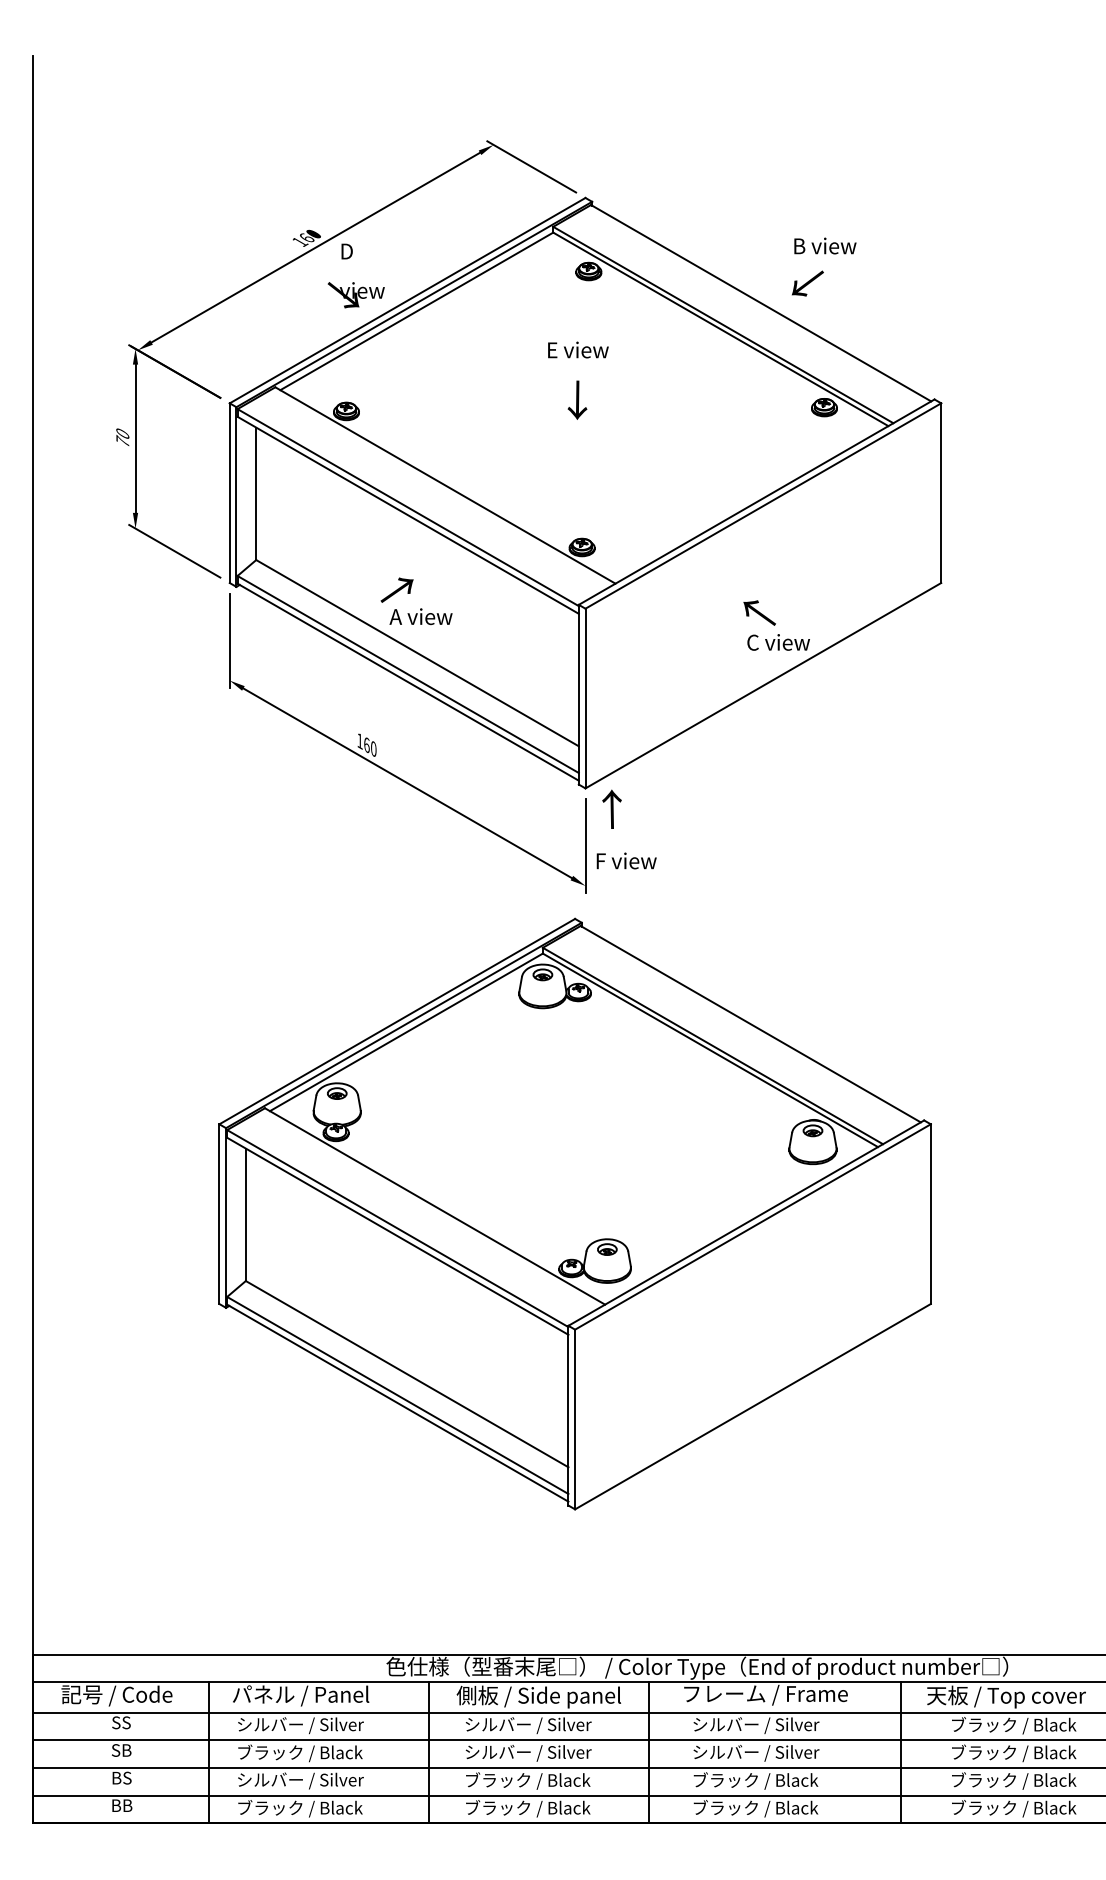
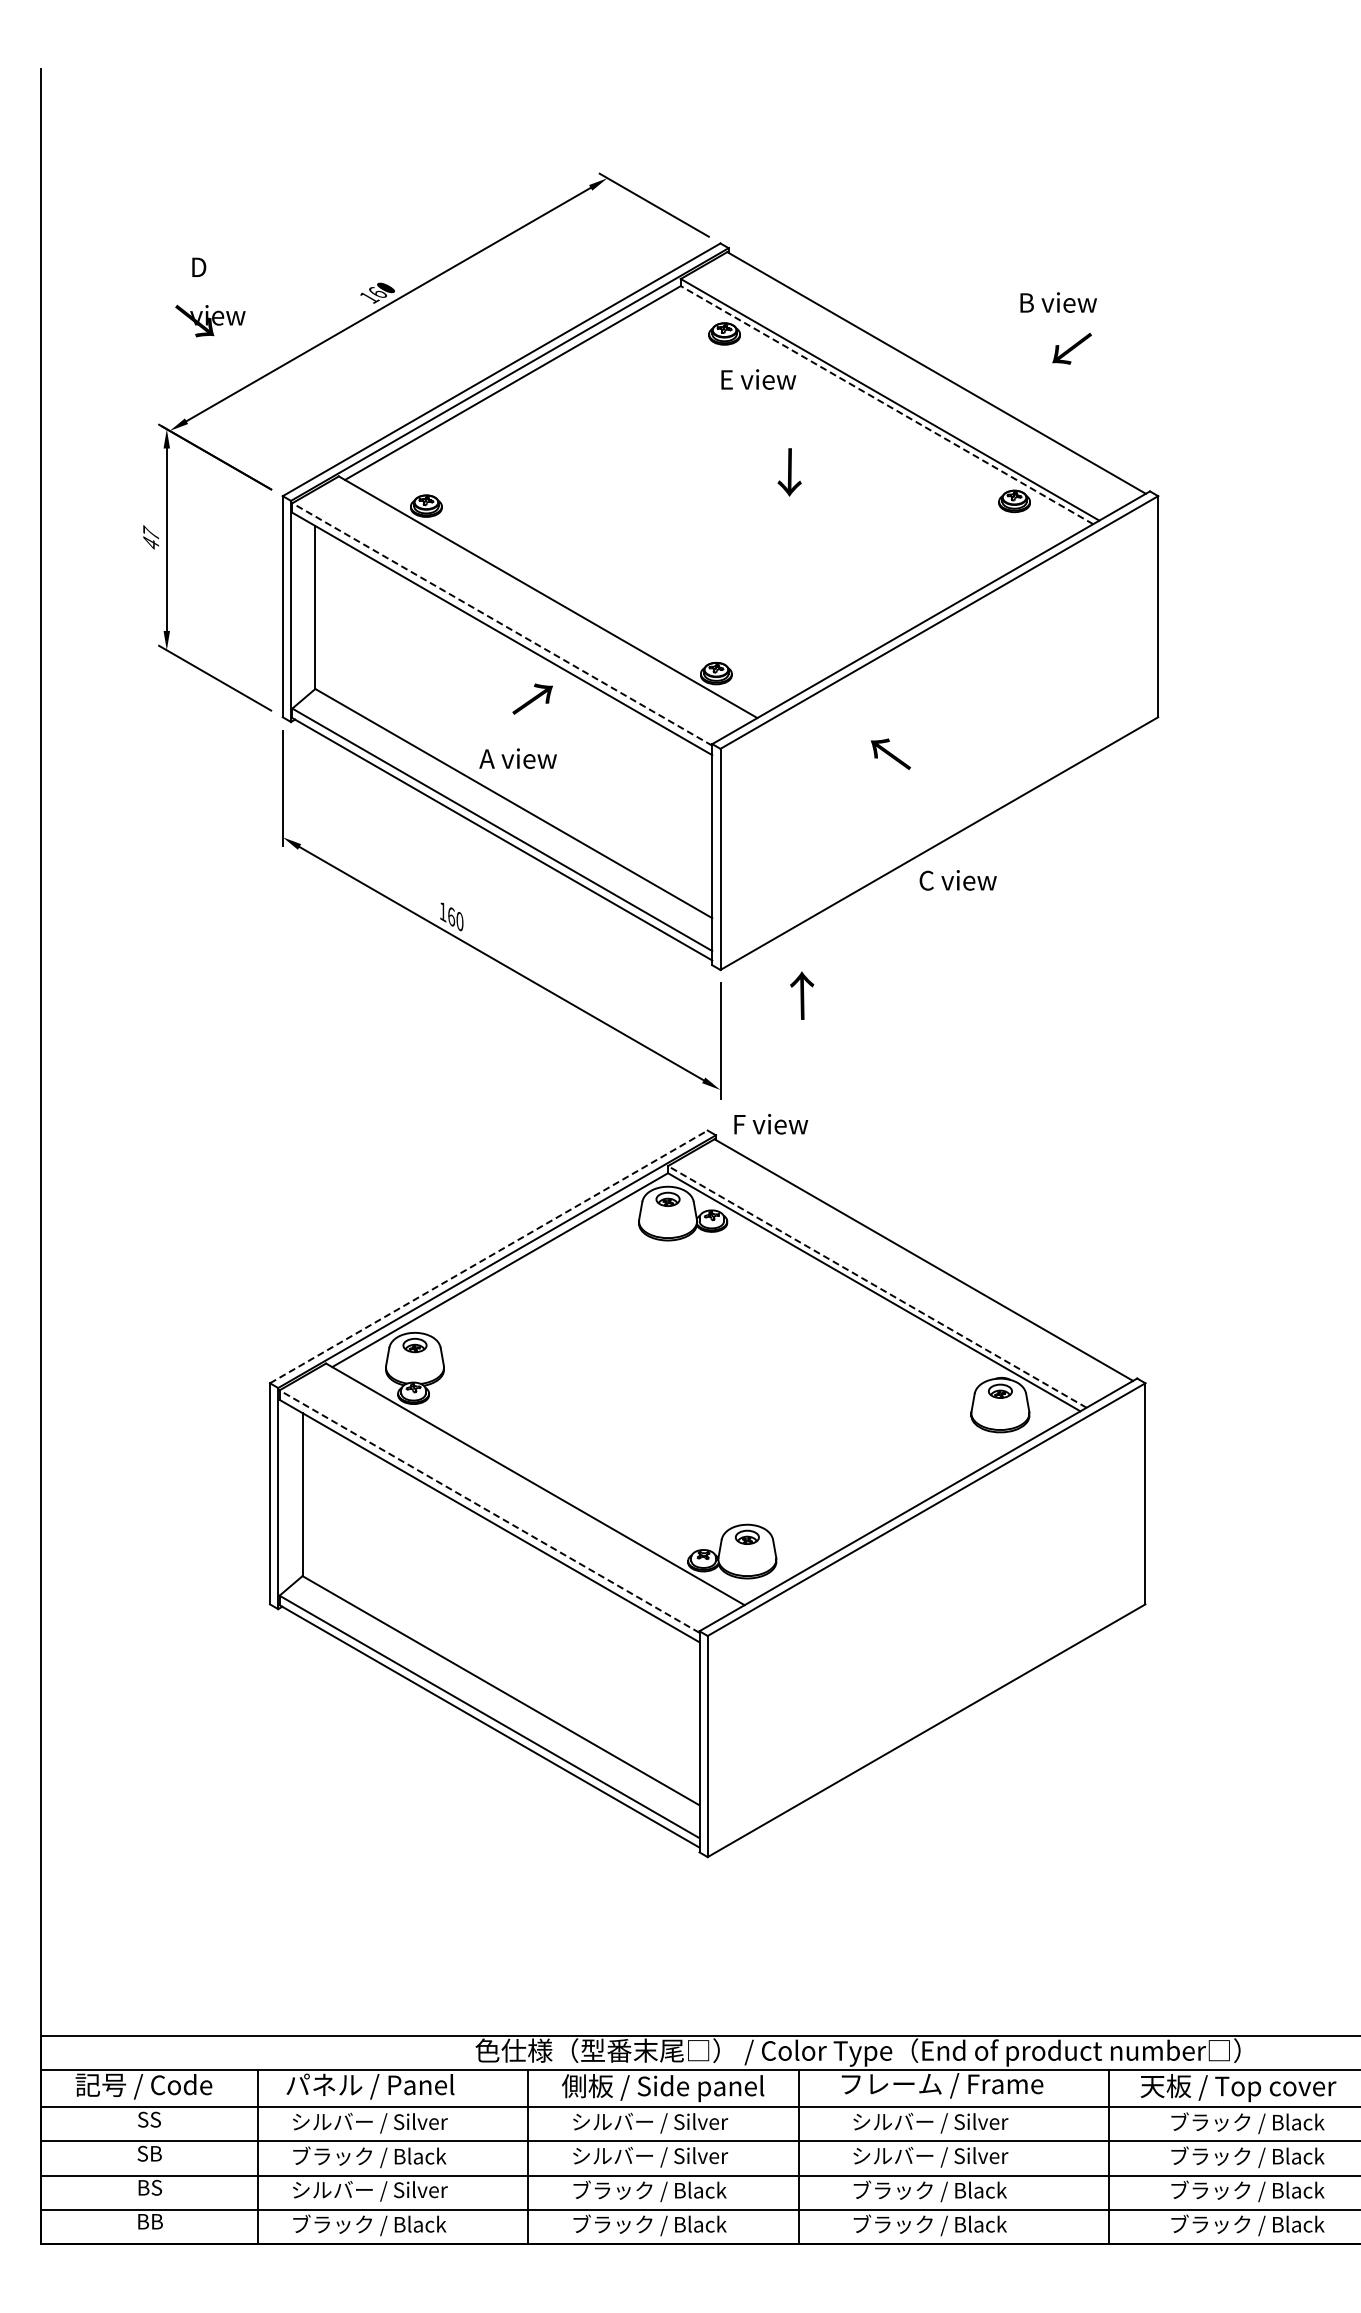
text: (825, 245) -> (1058, 302), moved
text: (356, 276) -> (210, 297), moved
text: (807, 283) -> (1071, 348), moved
line: (720, 328) -> (886, 404), solid -> dashed
text: (578, 349) -> (758, 379), moved
text: (577, 400) -> (789, 472), moved
text: (123, 436) -> (151, 537), 70 -> 47
line: (407, 507) -> (501, 624), solid -> dashed
text: (396, 589) -> (532, 698), moved
text: (759, 612) -> (890, 753), moved
text: (778, 642) -> (957, 880), moved
text: (612, 809) -> (802, 995), moved
text: (626, 861) -> (771, 1124), moved
line: (396, 1021) -> (488, 1256), solid -> dashed
line: (713, 1045) -> (877, 1286), solid -> dashed
line: (397, 1228) -> (489, 1511), solid -> dashed

